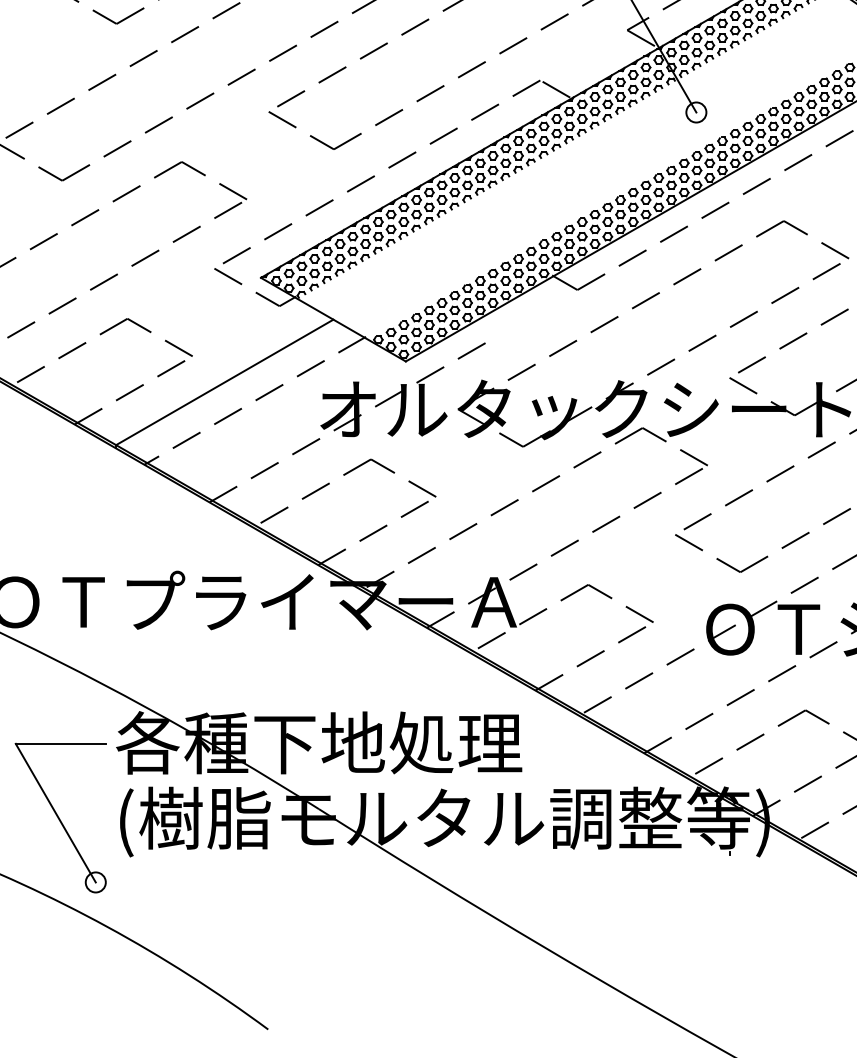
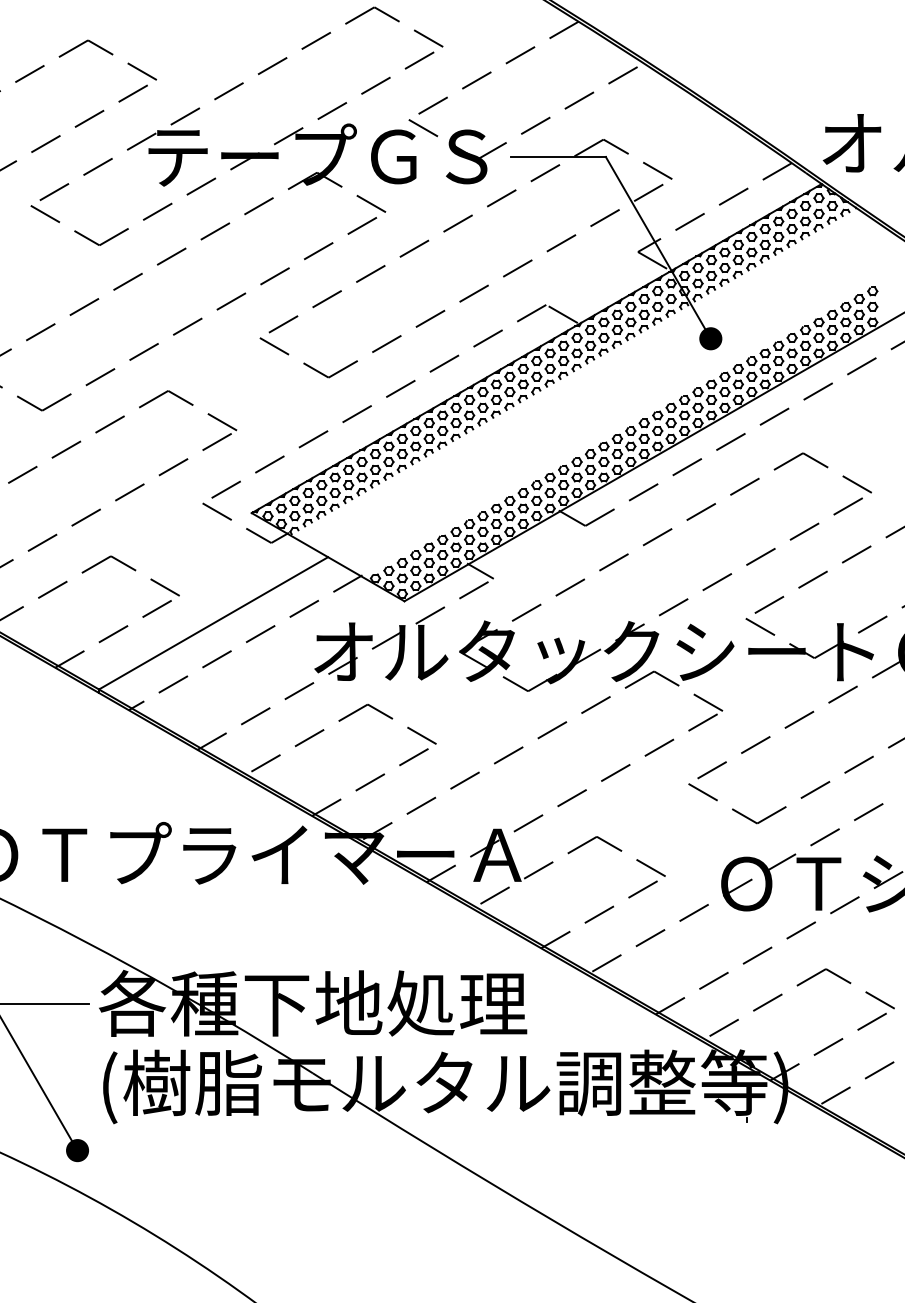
fill: (696, 112) -> (710, 338), added
line: (477, 332) -> (480, 570), added
fill: (95, 882) -> (77, 1150), added

